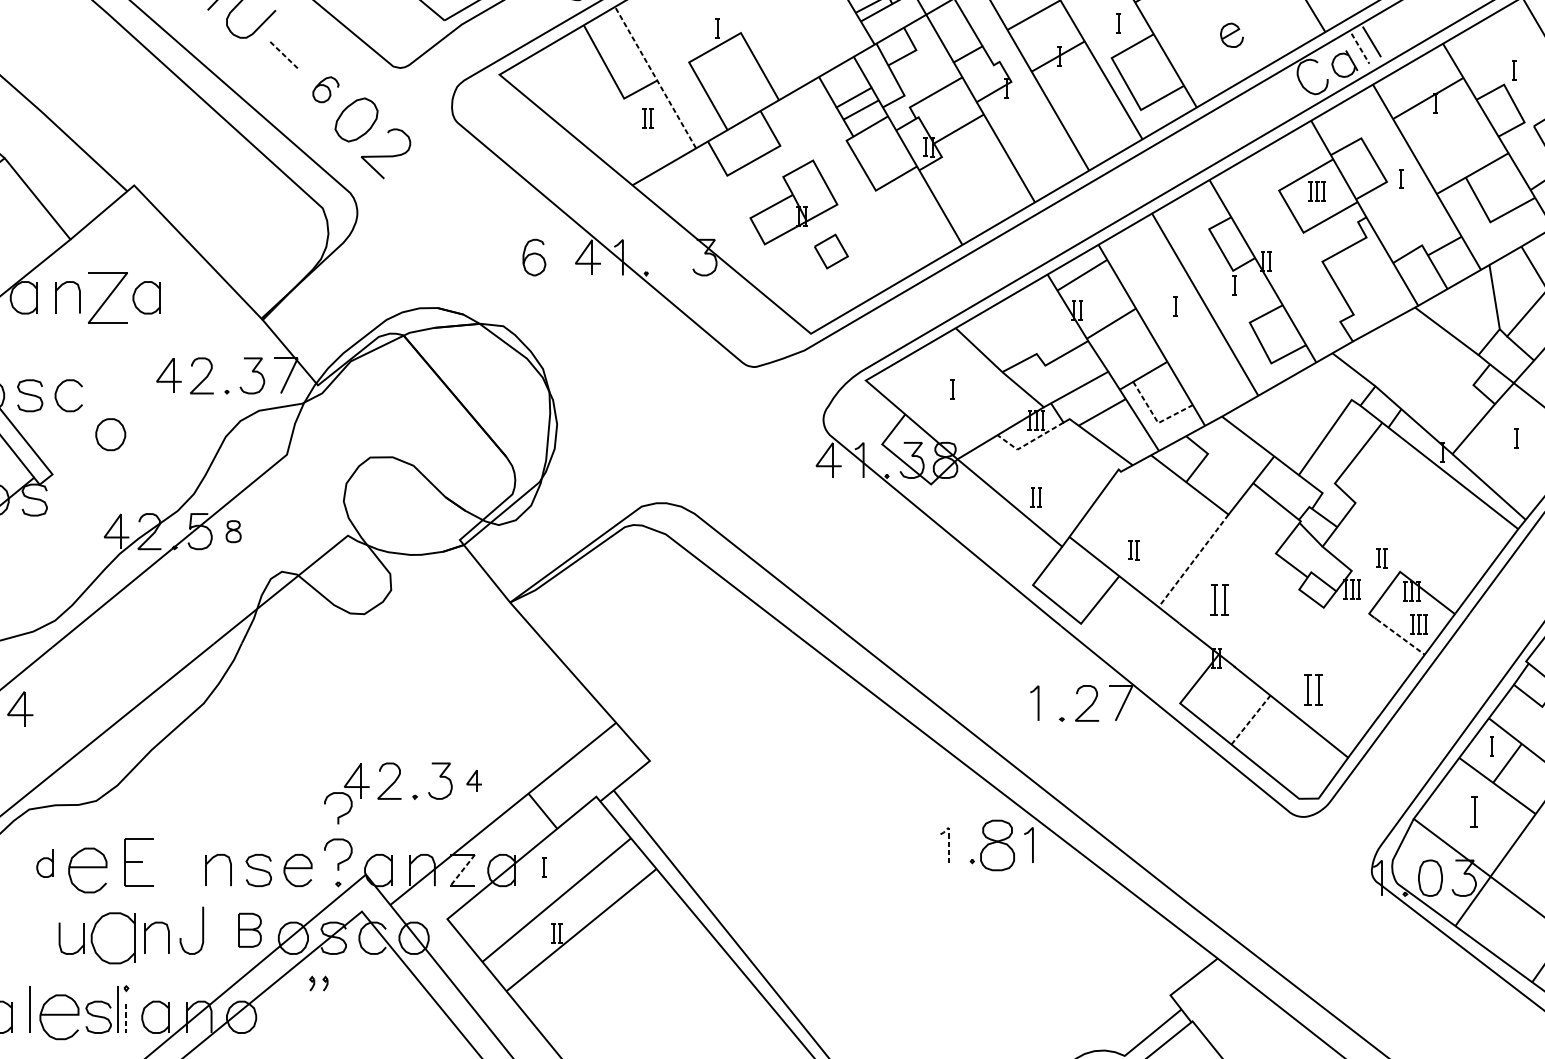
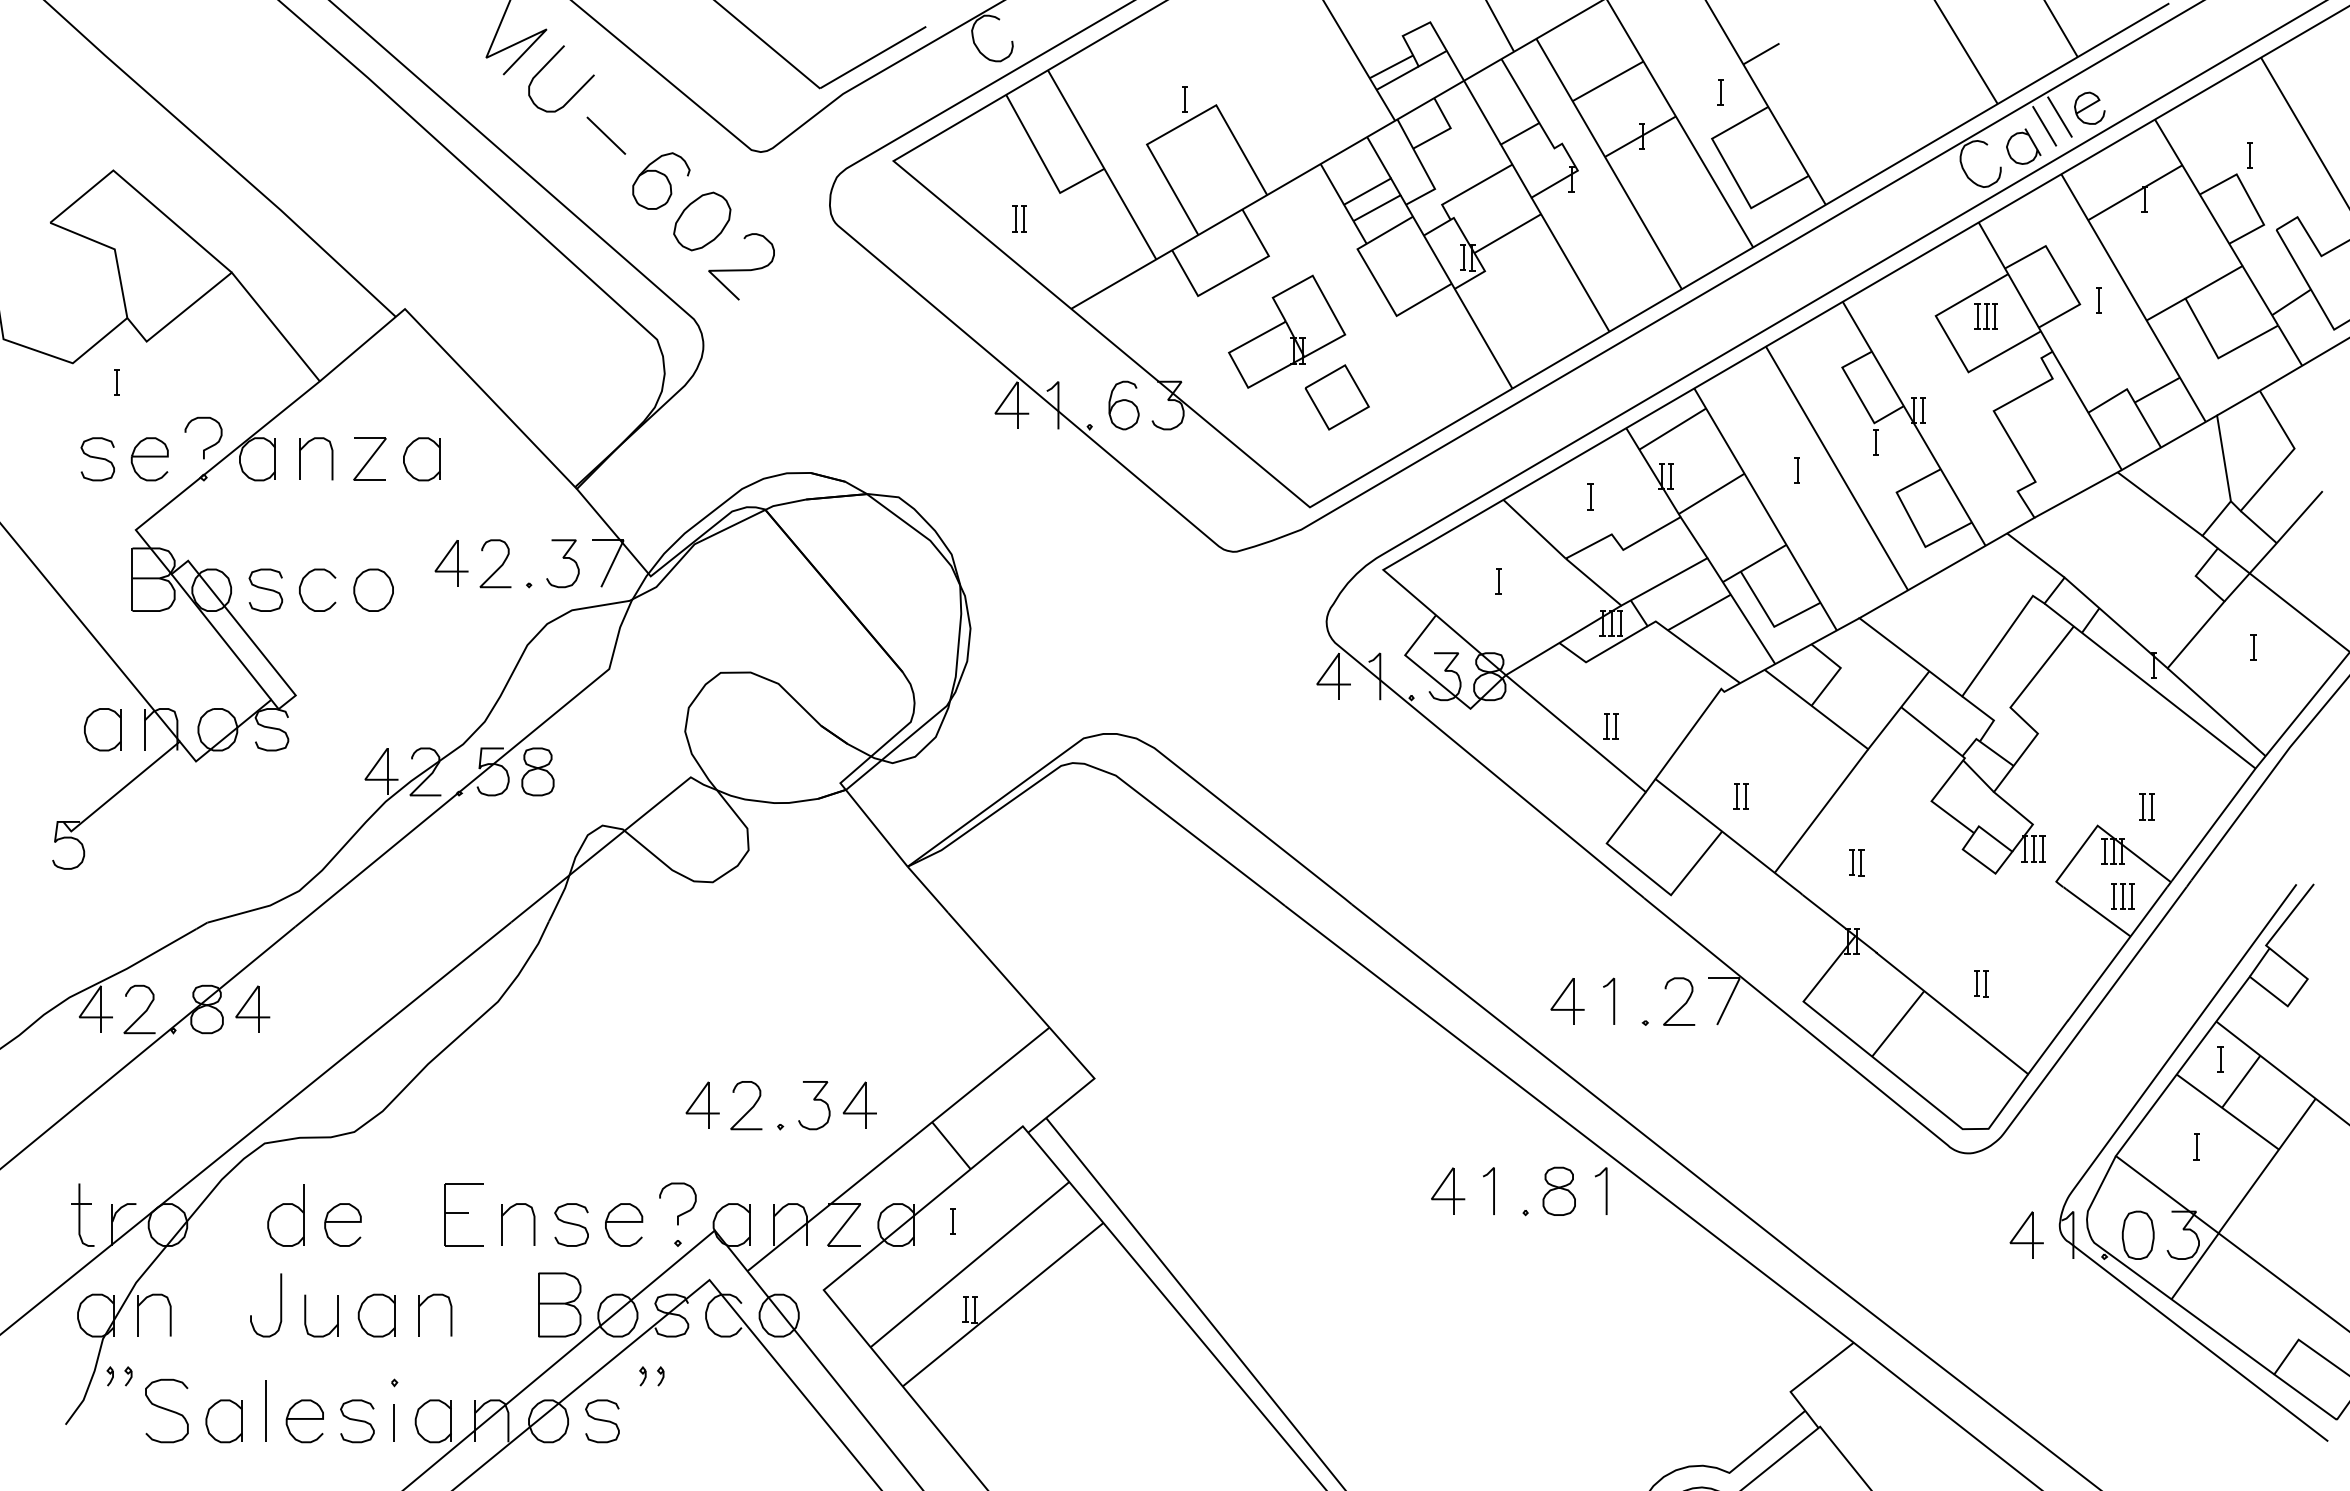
part: (1231, 34) -> (2089, 107), moved
line: (1360, 48) -> (2044, 126), dashed -> solid
line: (284, 55) -> (606, 135), dashed -> solid
line: (655, 77) -> (1102, 164), dashed -> solid
part: (326, 89) -> (661, 180), size x1.67
part: (647, 117) -> (1019, 218), moved
part: (830, 251) -> (1336, 397), size x1.43
part: (533, 257) -> (1123, 405), moved
part: (107, 297) -> (369, 458), size x0.62
part: (1020, 325) -> (1590, 496), added
line: (1156, 419) -> (1771, 622), dashed -> solid
part: (110, 434) -> (373, 589), moved
line: (1029, 443) -> (1601, 653), dashed -> solid
part: (233, 531) -> (537, 771), size x1.67
part: (1381, 557) -> (2146, 806), moved
line: (1192, 561) -> (1820, 811), dashed -> solid
part: (1219, 599) -> (1856, 862), size x0.62
line: (1401, 637) -> (2099, 913), dashed -> solid
part: (1313, 689) -> (1981, 983), size x0.62
part: (1003, 703) -> (1567, 1001), added
line: (1251, 719) -> (1898, 1023), dashed -> solid
part: (474, 780) -> (859, 1104), size x1.67
part: (1474, 811) -> (2196, 1146), size x0.62
curve: (341, 815) -> (681, 1151), removed
line: (949, 839) -> (1494, 1183), dashed -> solid
part: (914, 844) -> (1448, 1190), added
part: (996, 844) -> (1558, 1190), size x0.71
part: (139, 862) -> (463, 1214), moved
part: (44, 863) -> (285, 1215), size x1.67
part: (87, 870) -> (342, 1224), size x0.71
line: (462, 870) -> (844, 1225), dashed -> solid
part: (1346, 877) -> (2026, 1234), added
part: (249, 929) -> (559, 1304), size x1.43
curve: (202, 930) -> (280, 1305), moved
part: (112, 938) -> (376, 1315), size x0.62
line: (117, 1009) -> (382, 1410), removed
part: (59, 1017) -> (304, 1421), size x0.71
curve: (281, 1017) -> (602, 1421), added
line: (126, 1018) -> (394, 1423), dashed -> solid

